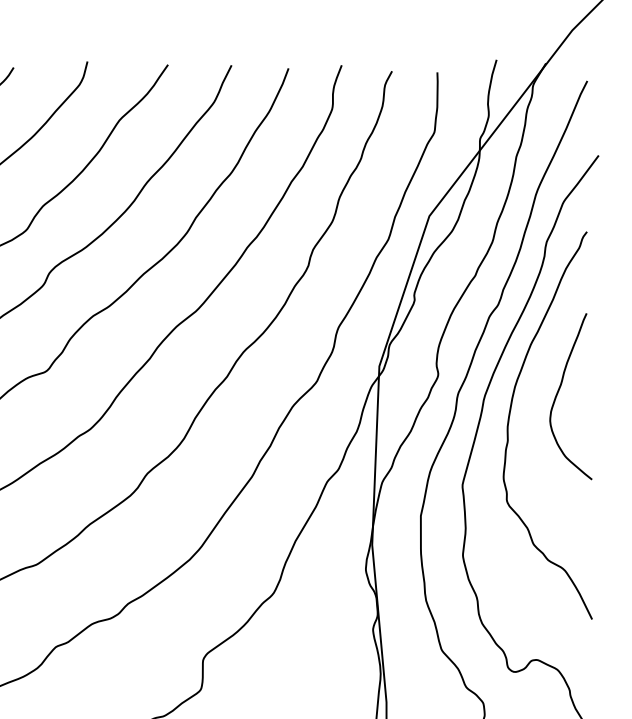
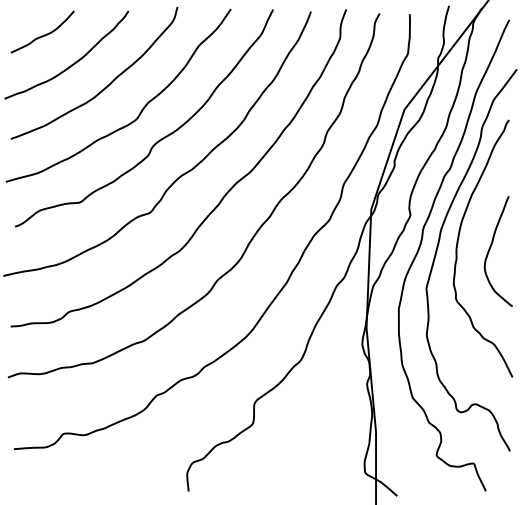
curve: (560, 390) -> (491, 247), moved

